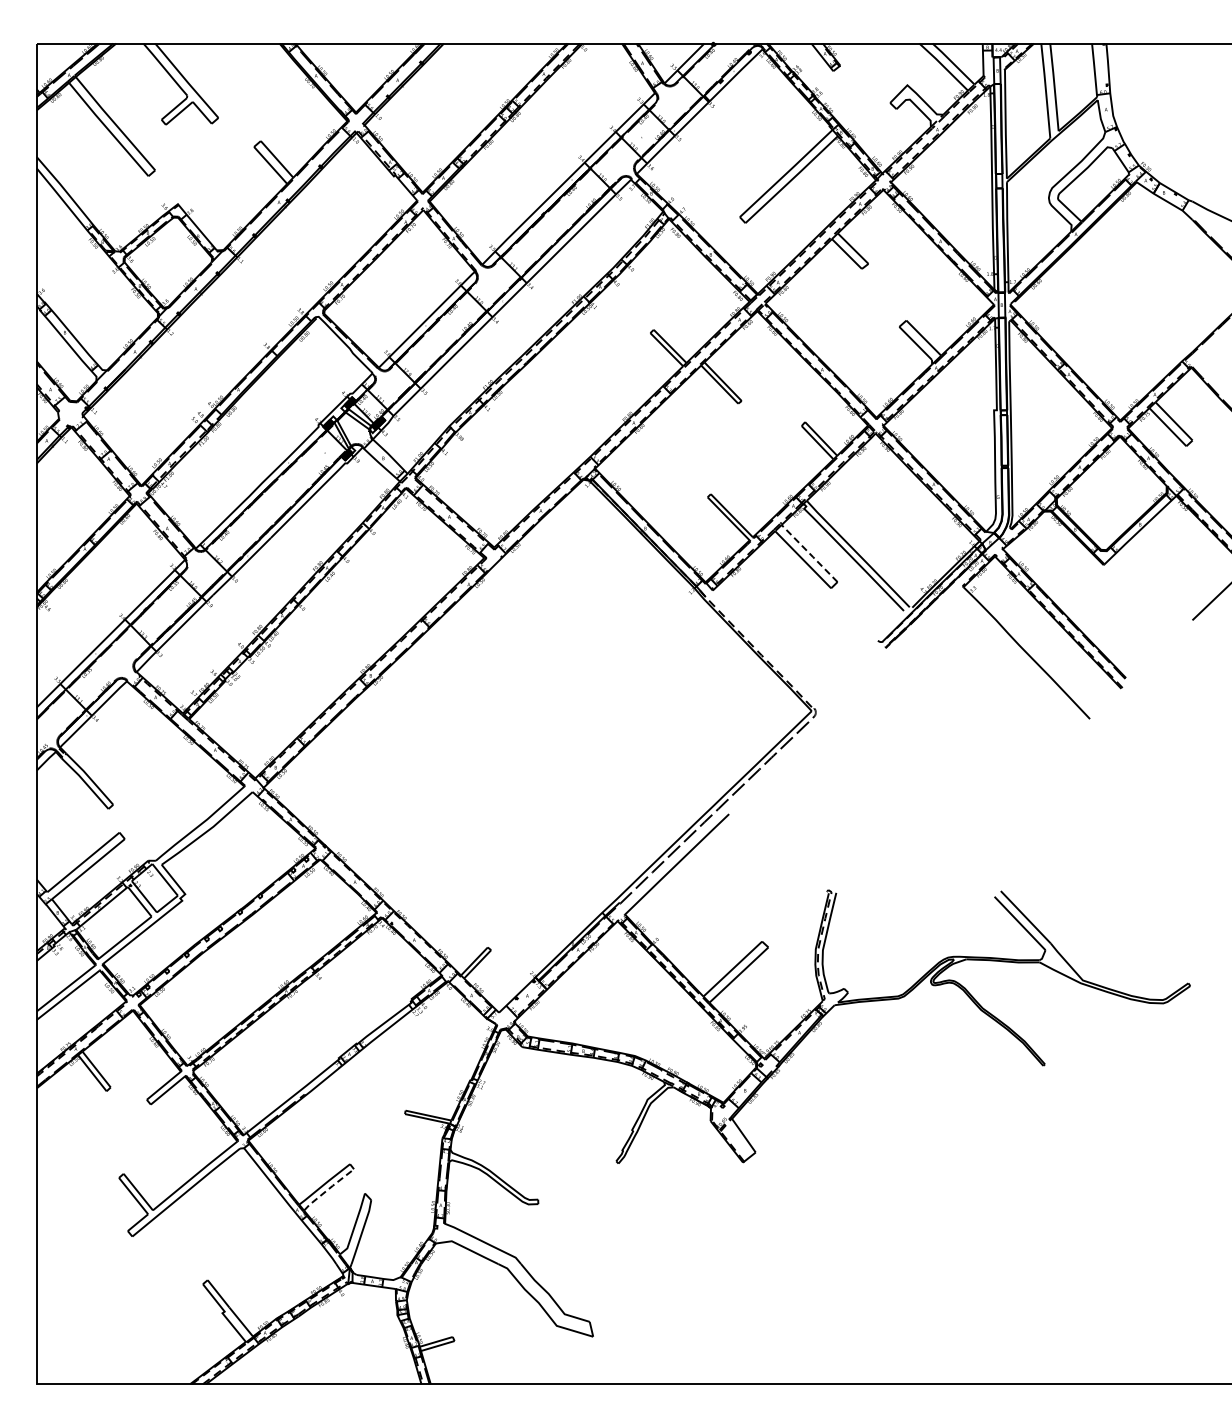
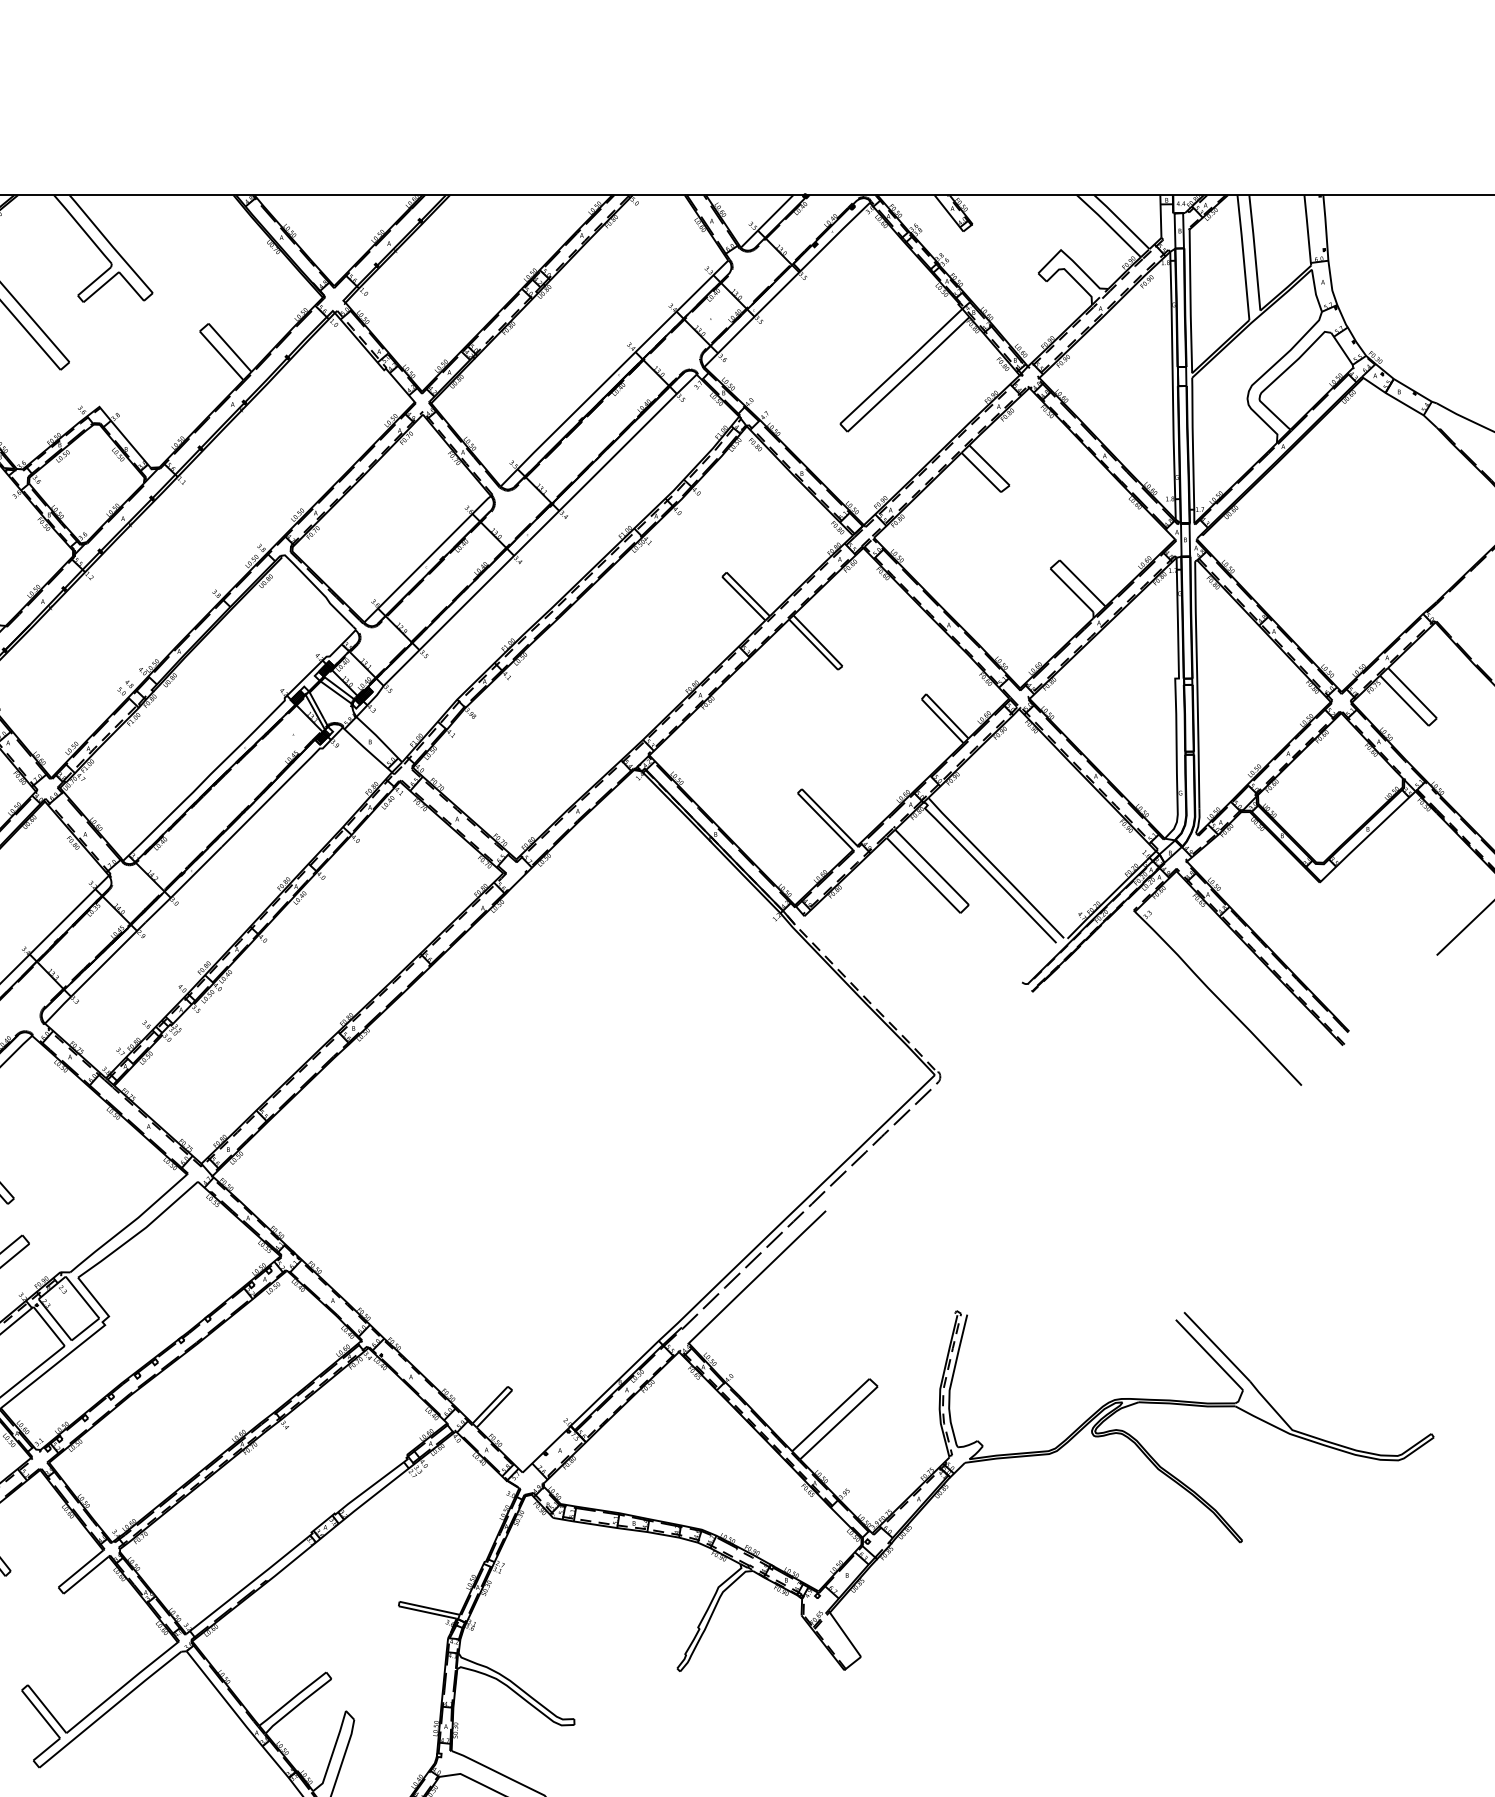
line: (809, 553) -> (931, 867), dashed -> solid
line: (328, 1189) -> (297, 1705), dashed -> solid

